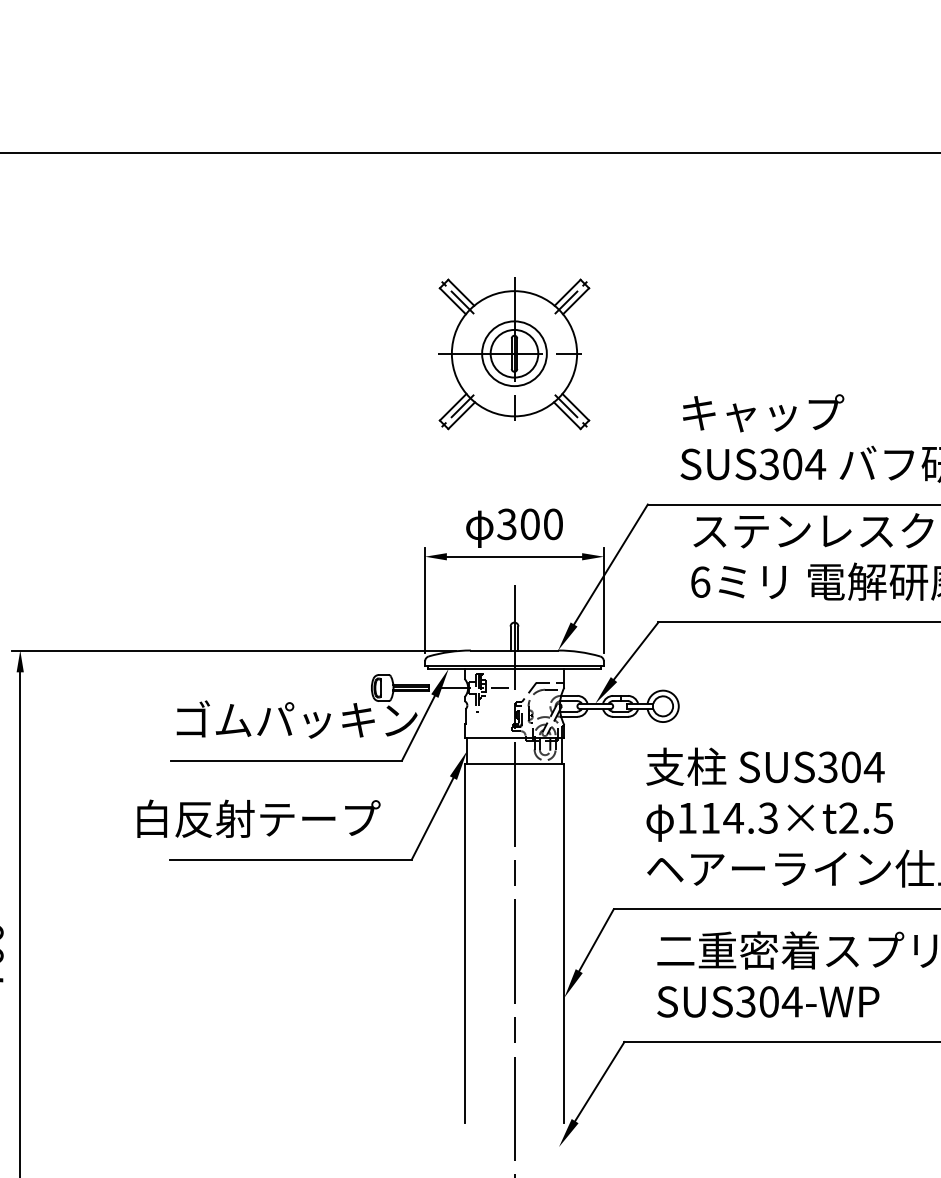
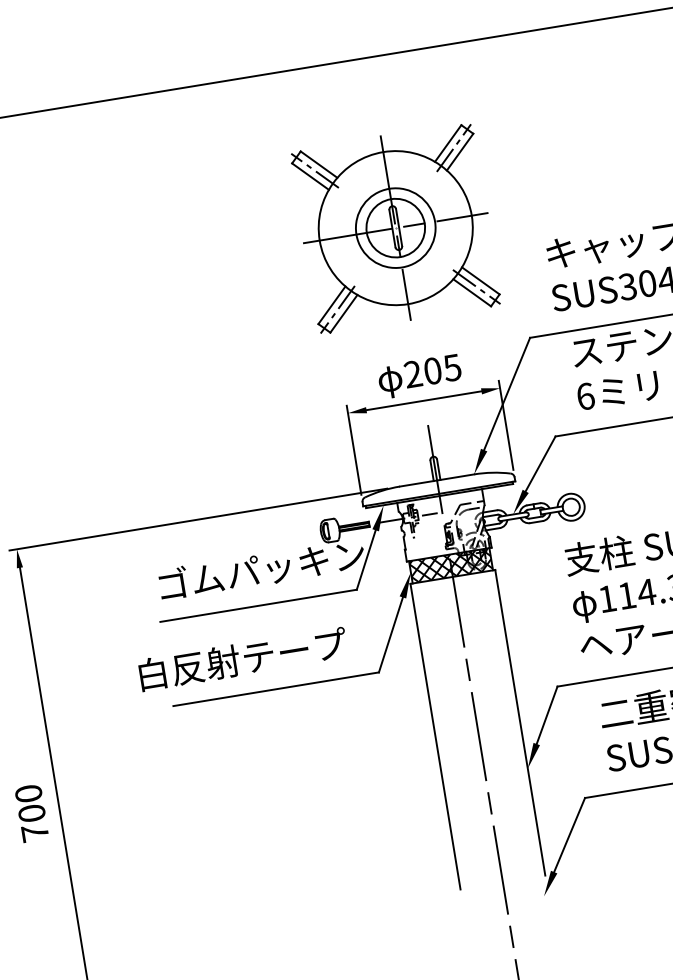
part: (514, 353) -> (395, 228), size x1.43
text: (529, 524) -> (432, 371), 300 -> 205
hatch: (514, 750) -> (451, 565), added

